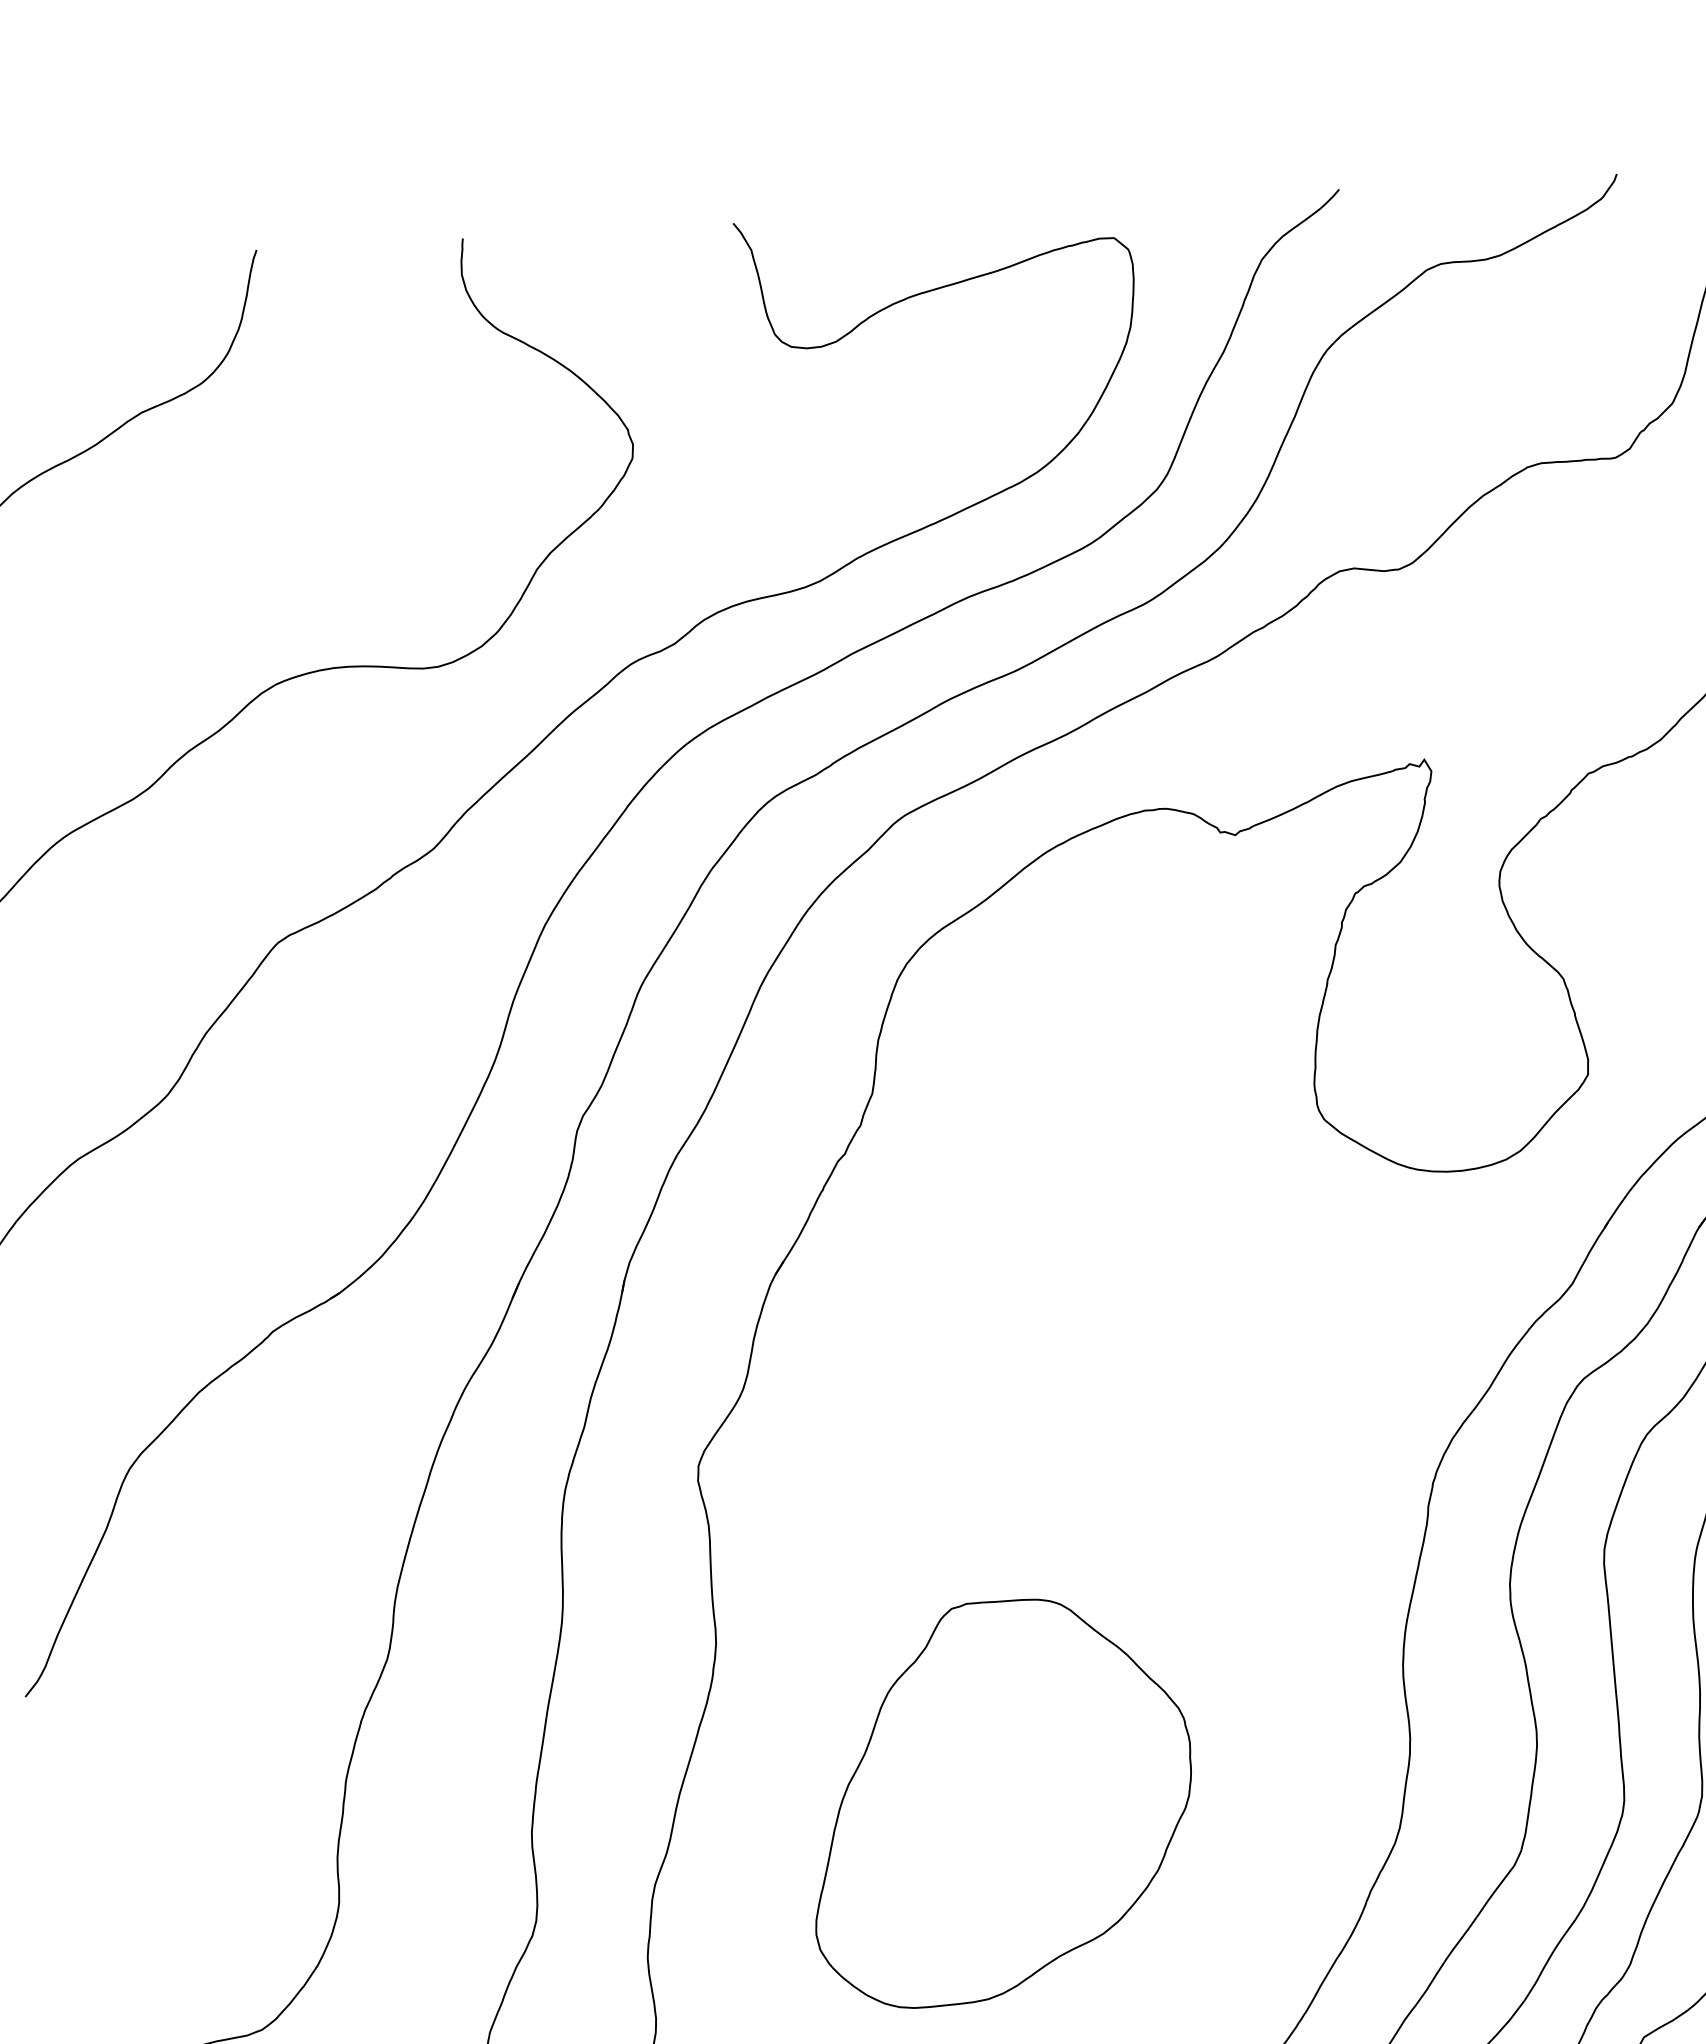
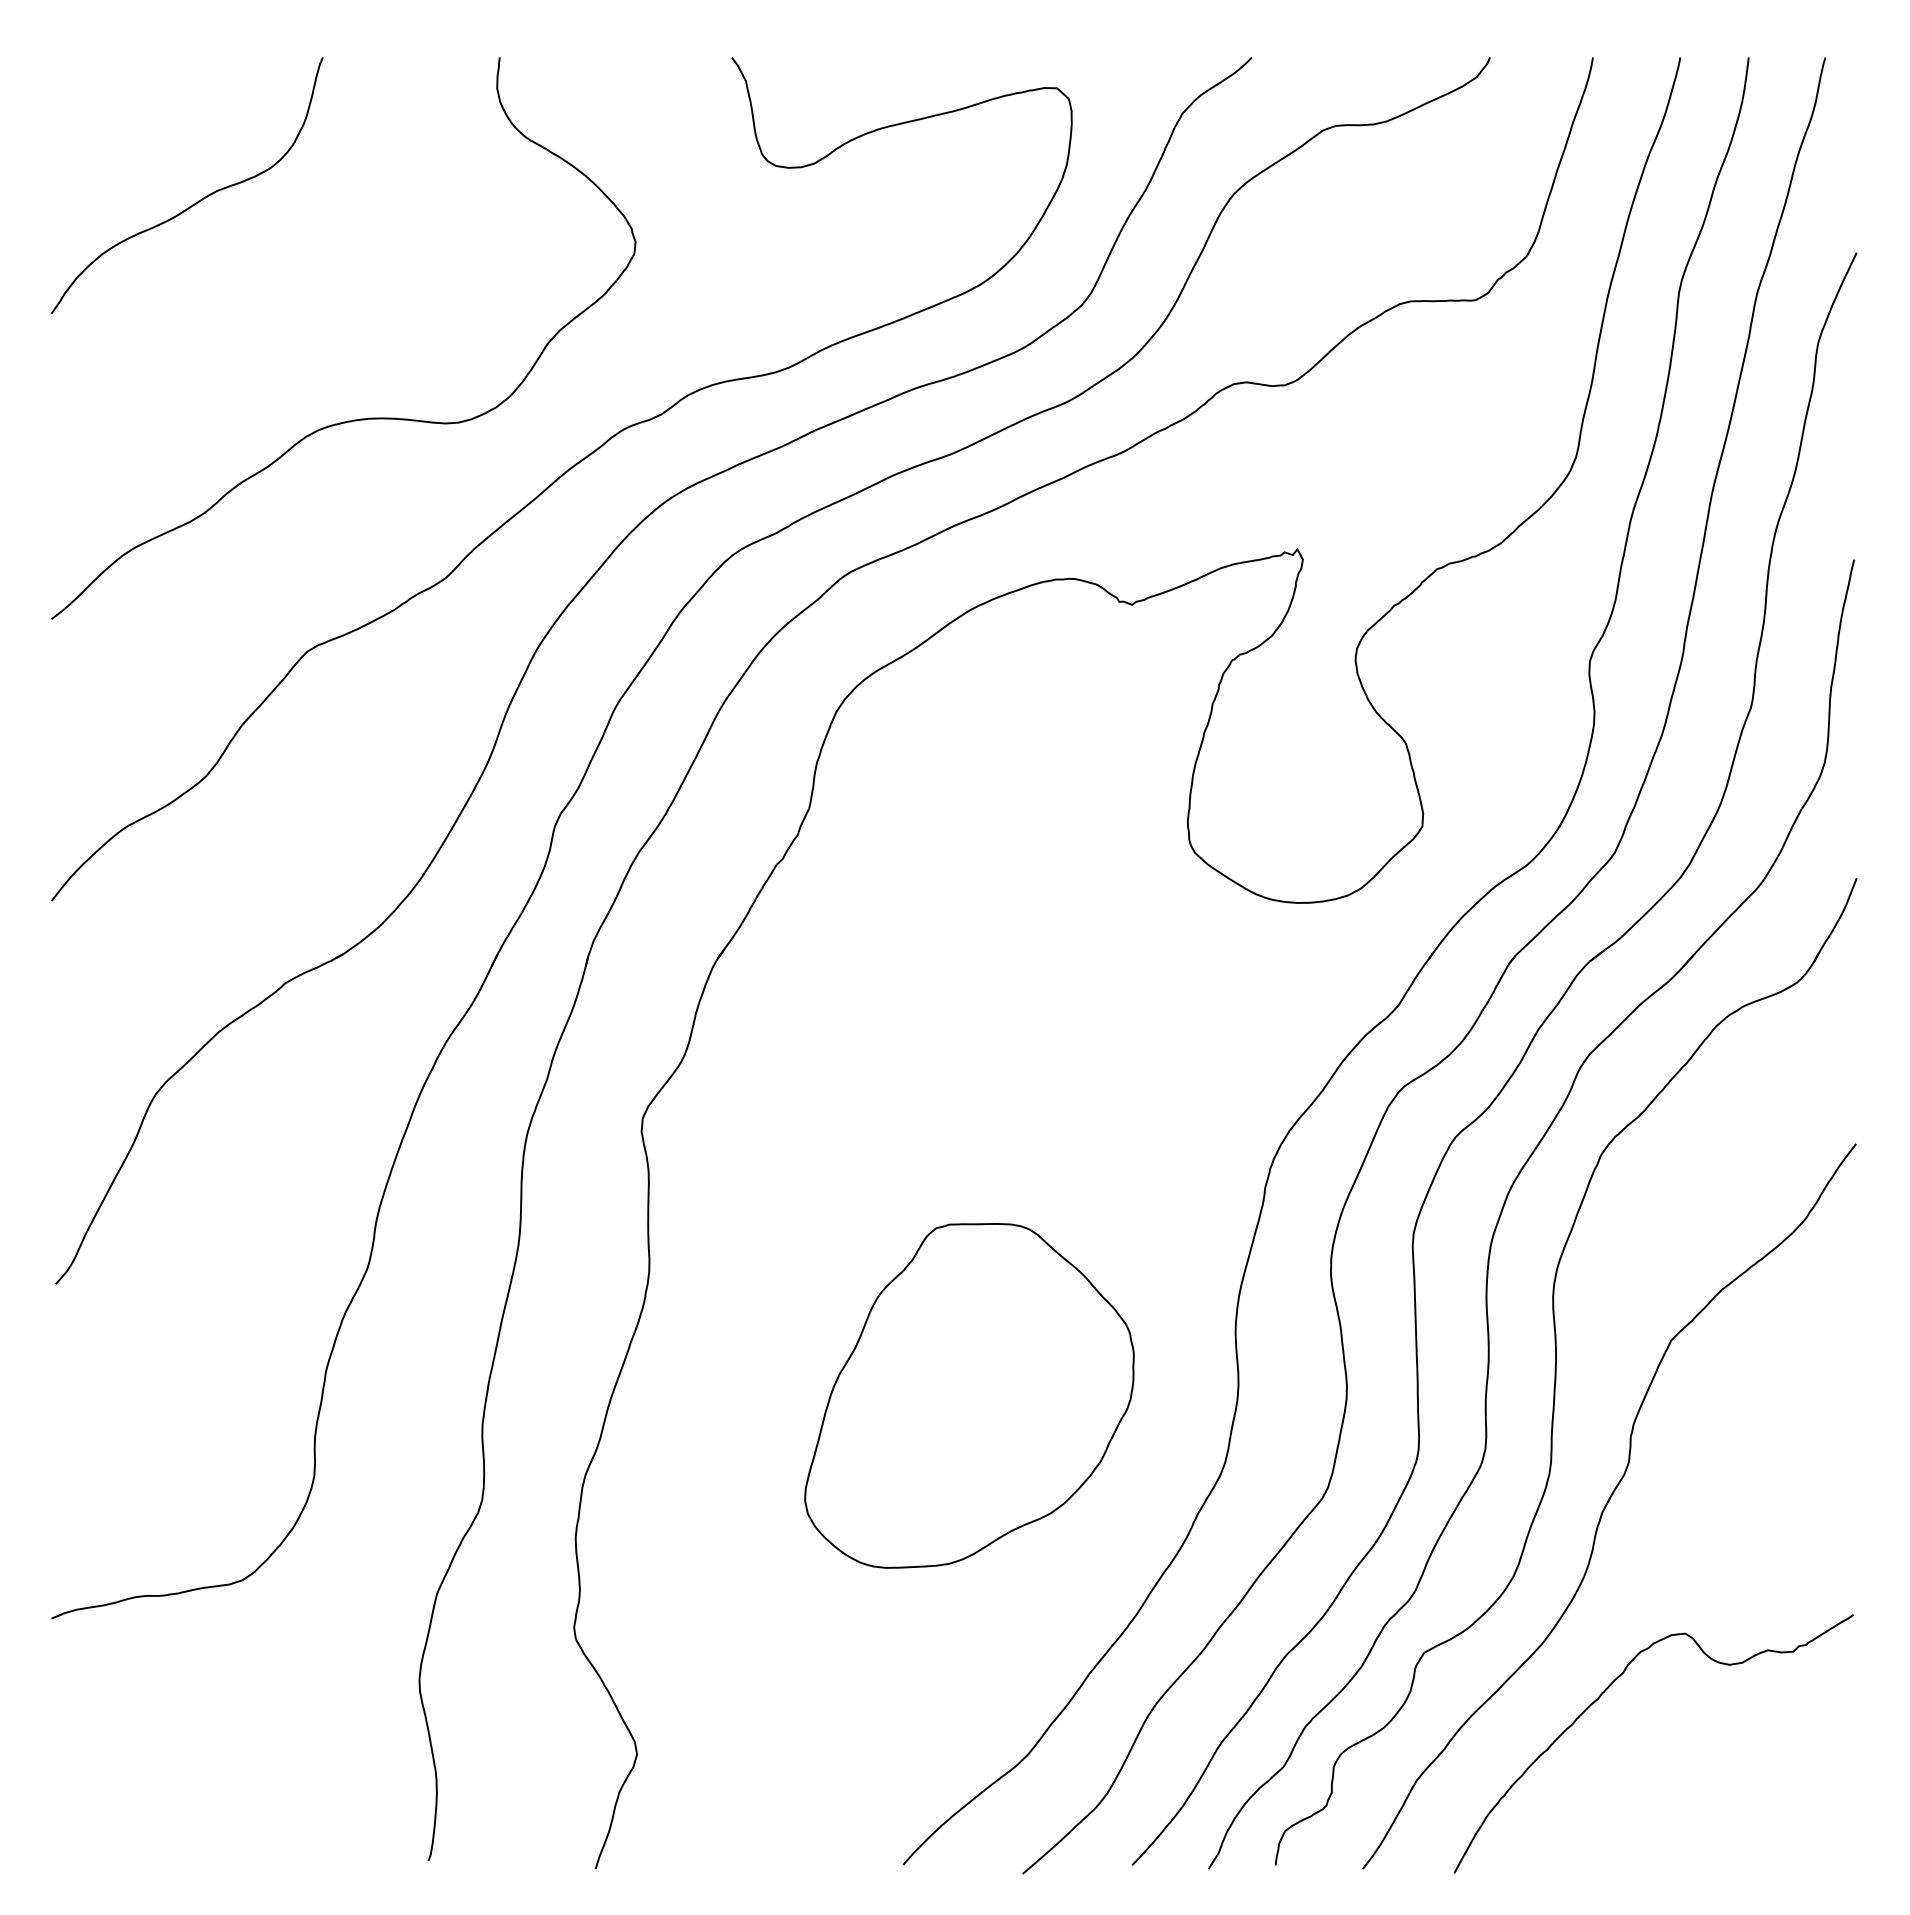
part: (1001, 1801) -> (969, 1395), moved

